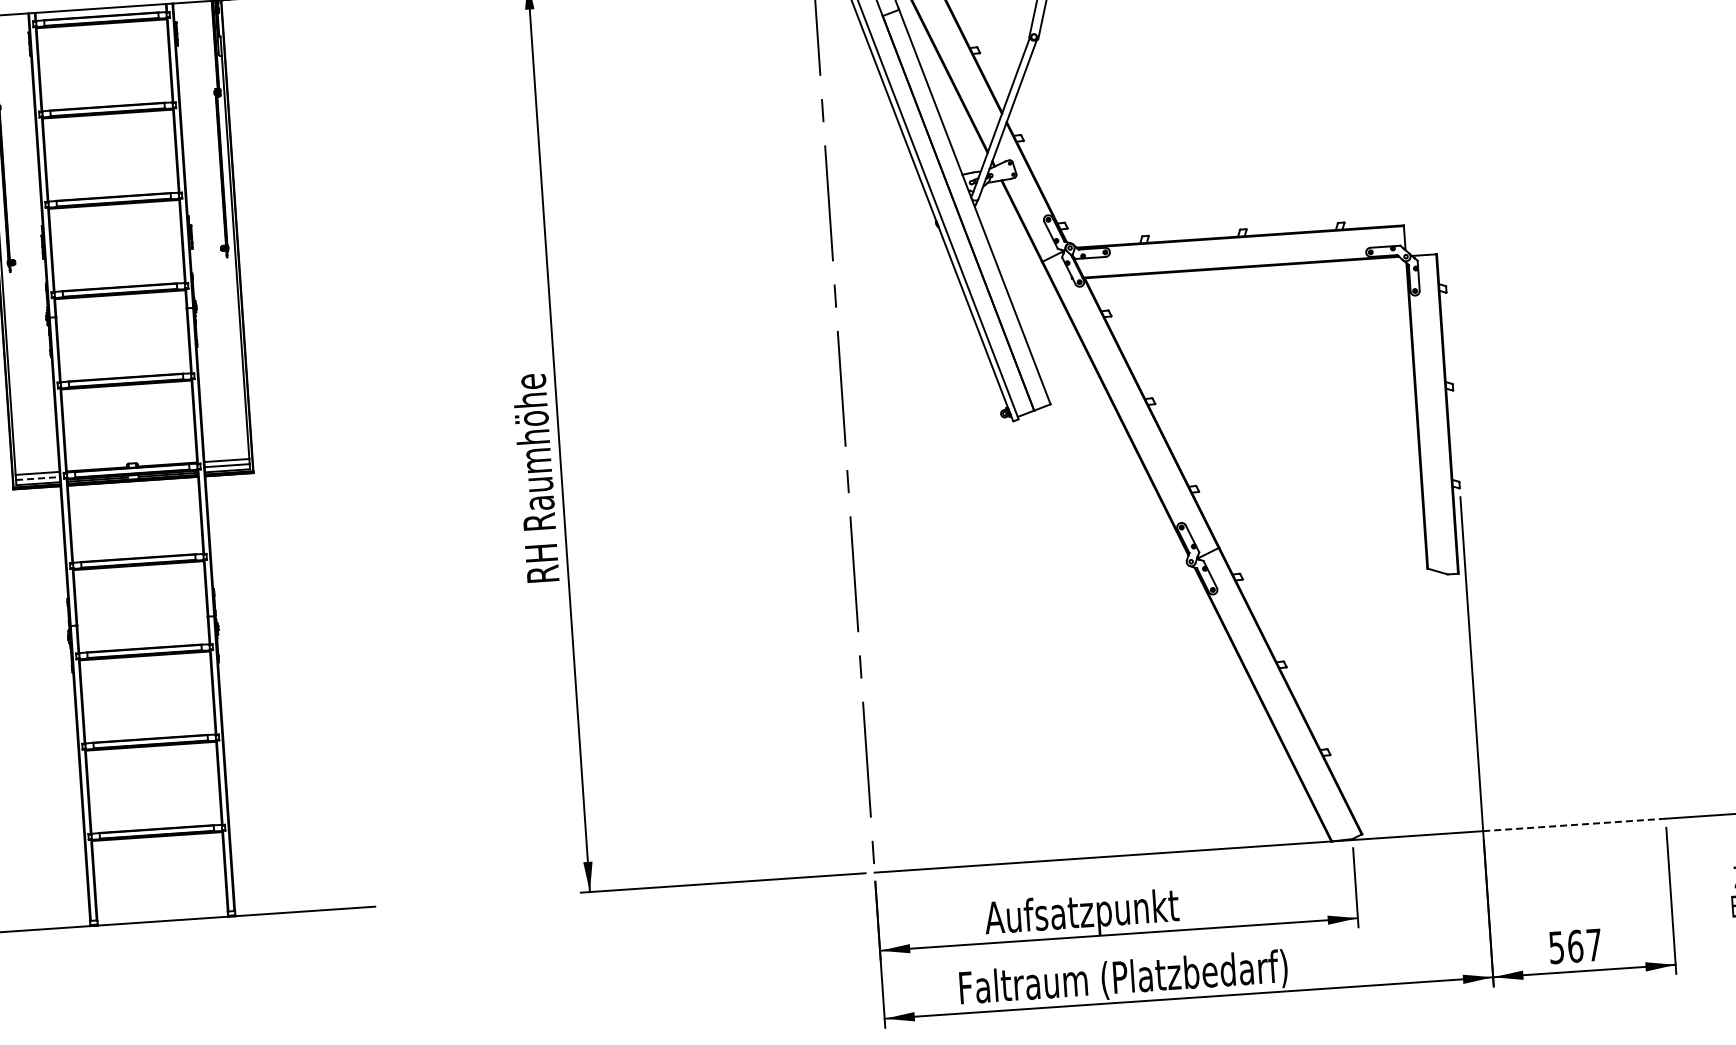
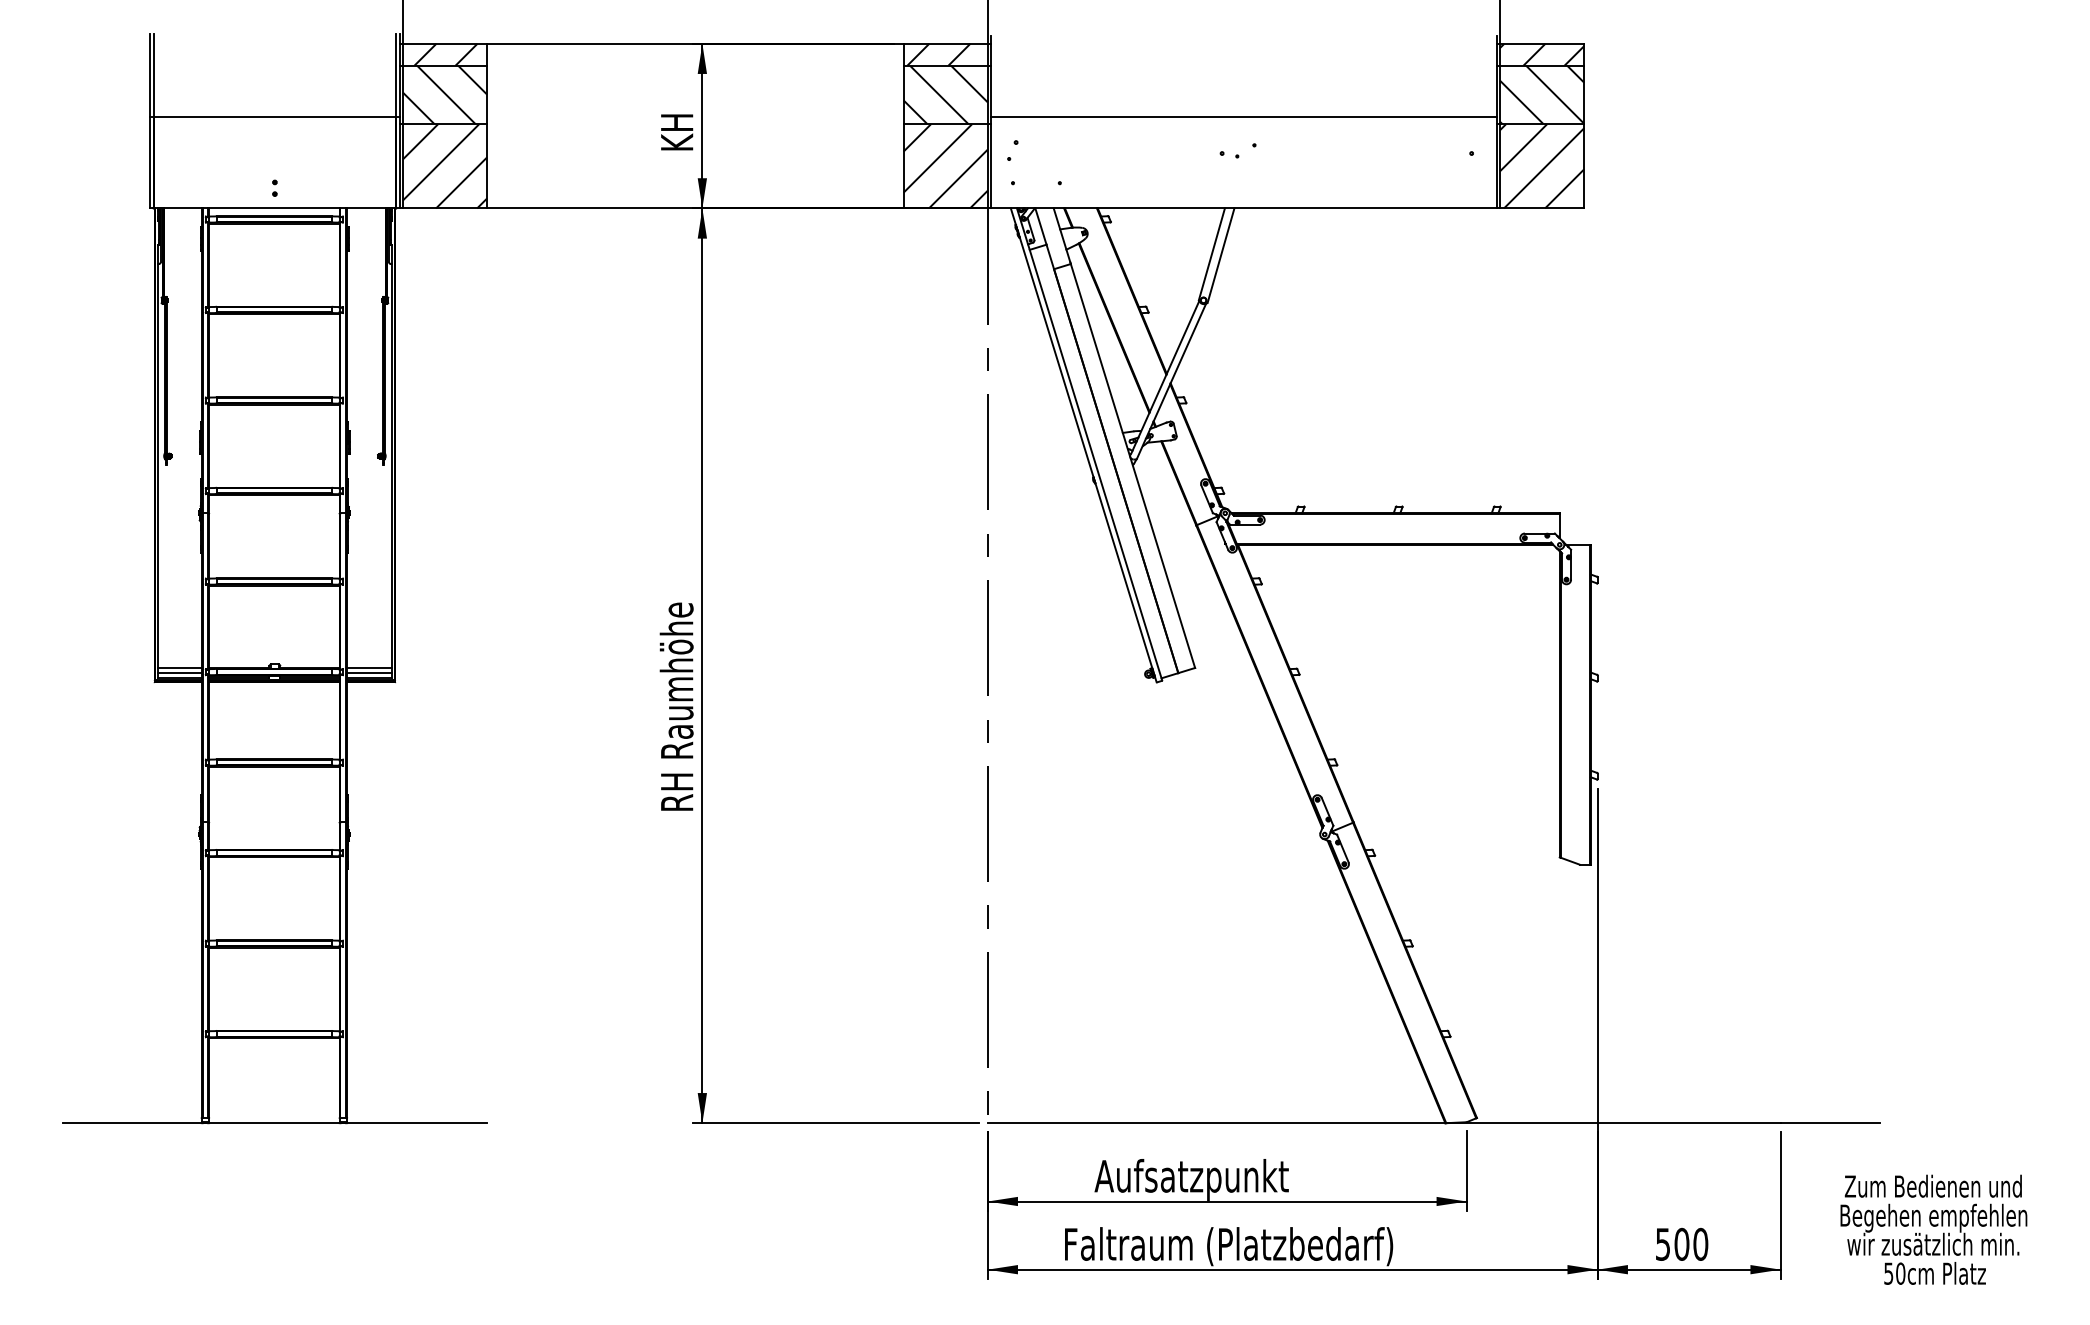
line: (37, 478) -> (179, 673), dashed -> solid
line: (1574, 825) -> (1689, 1123), dashed -> solid
text: (1584, 944) -> (1691, 1243), 567 -> 500

